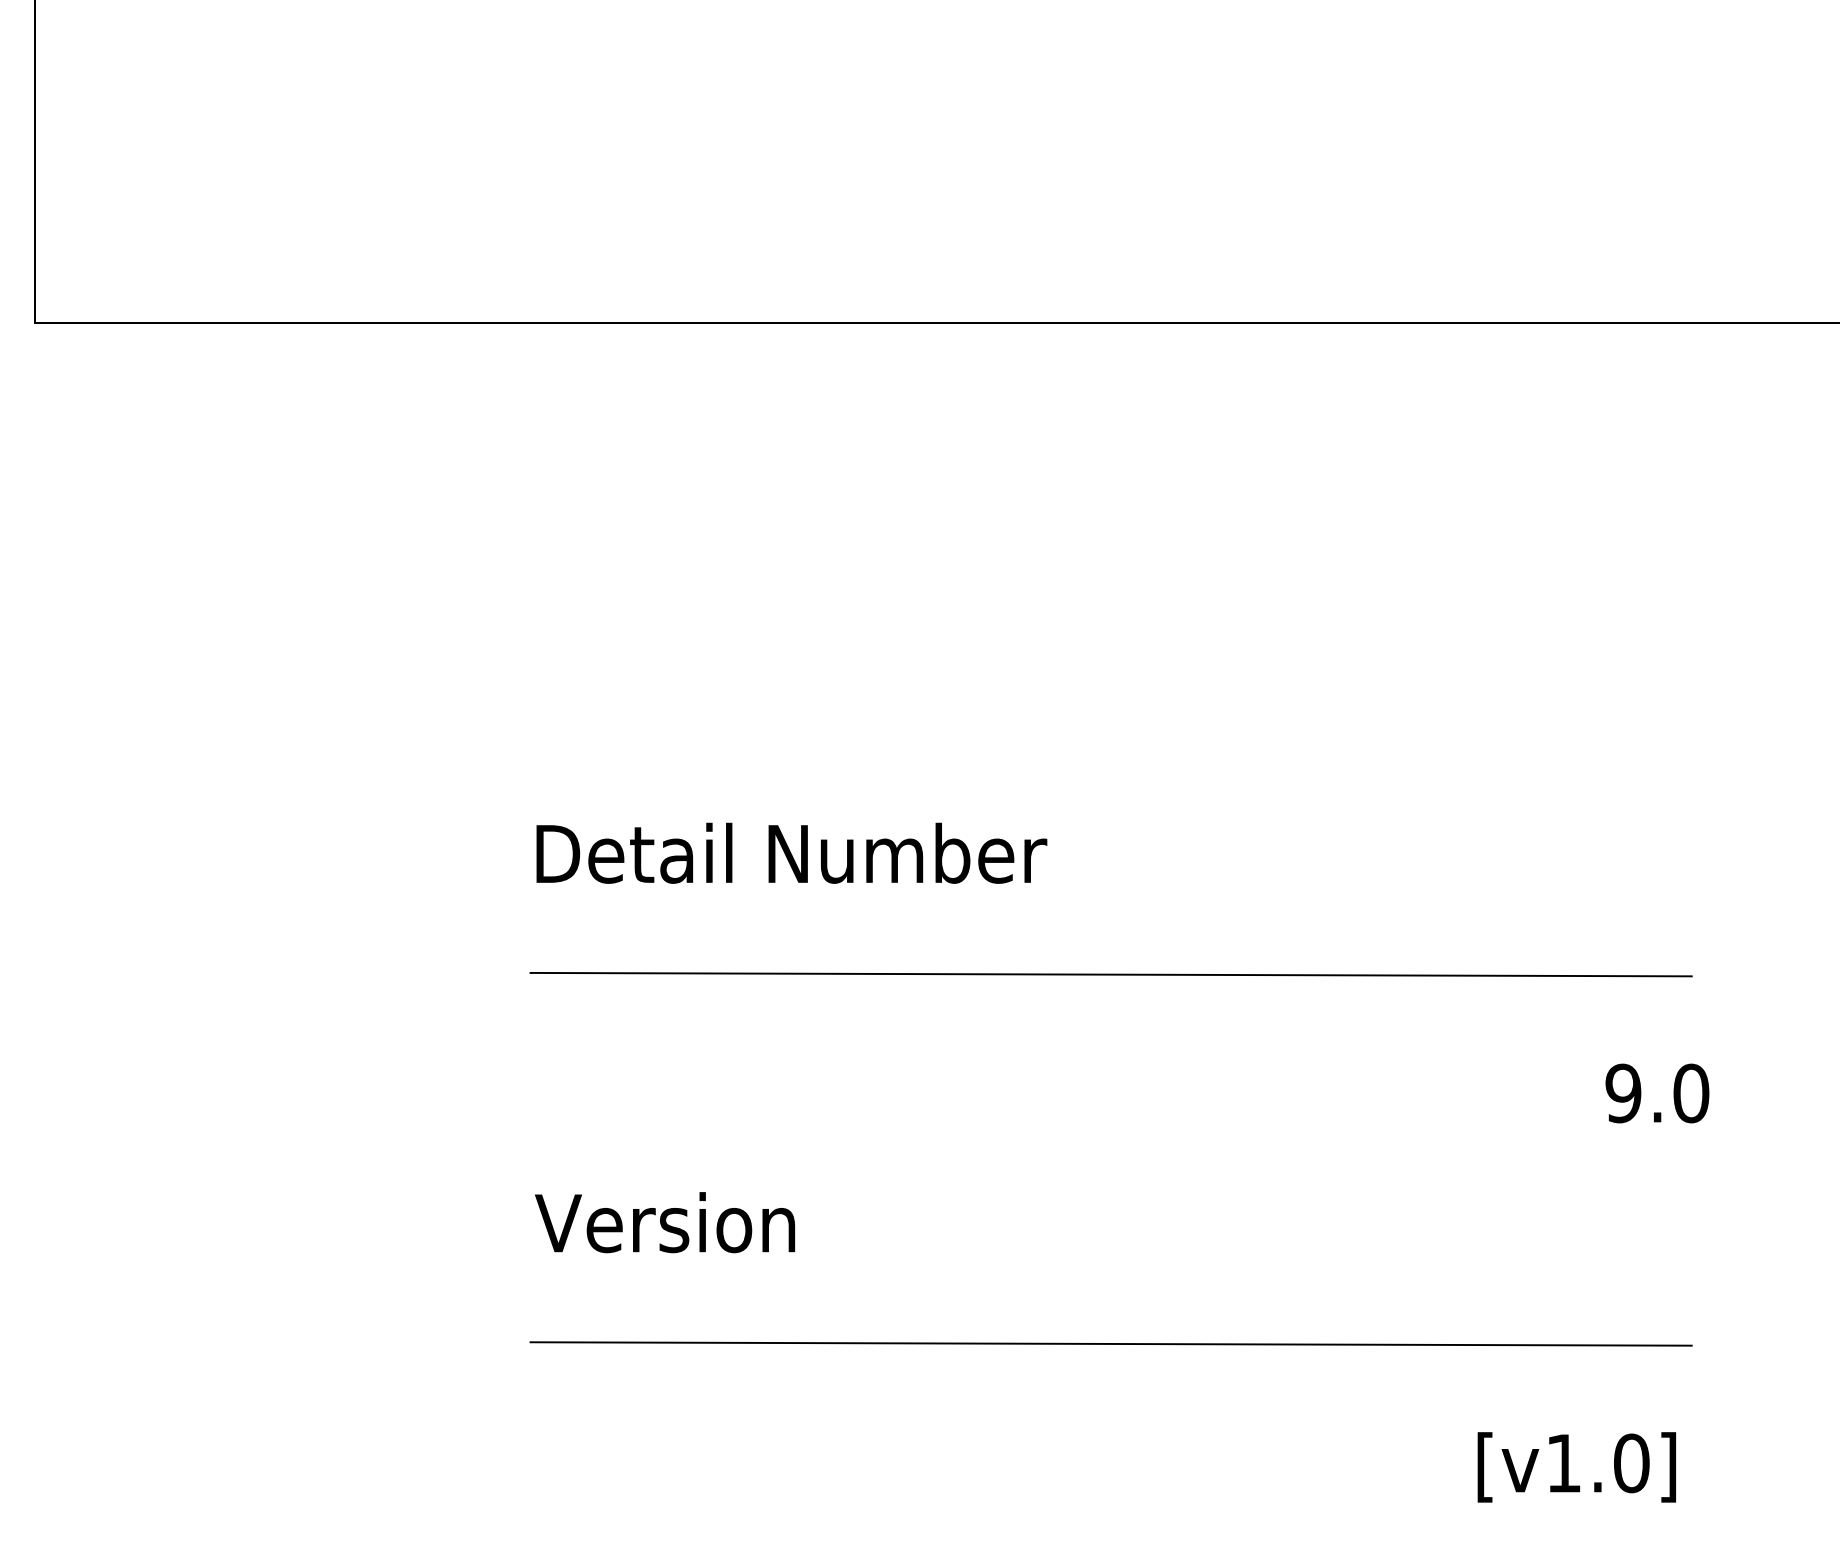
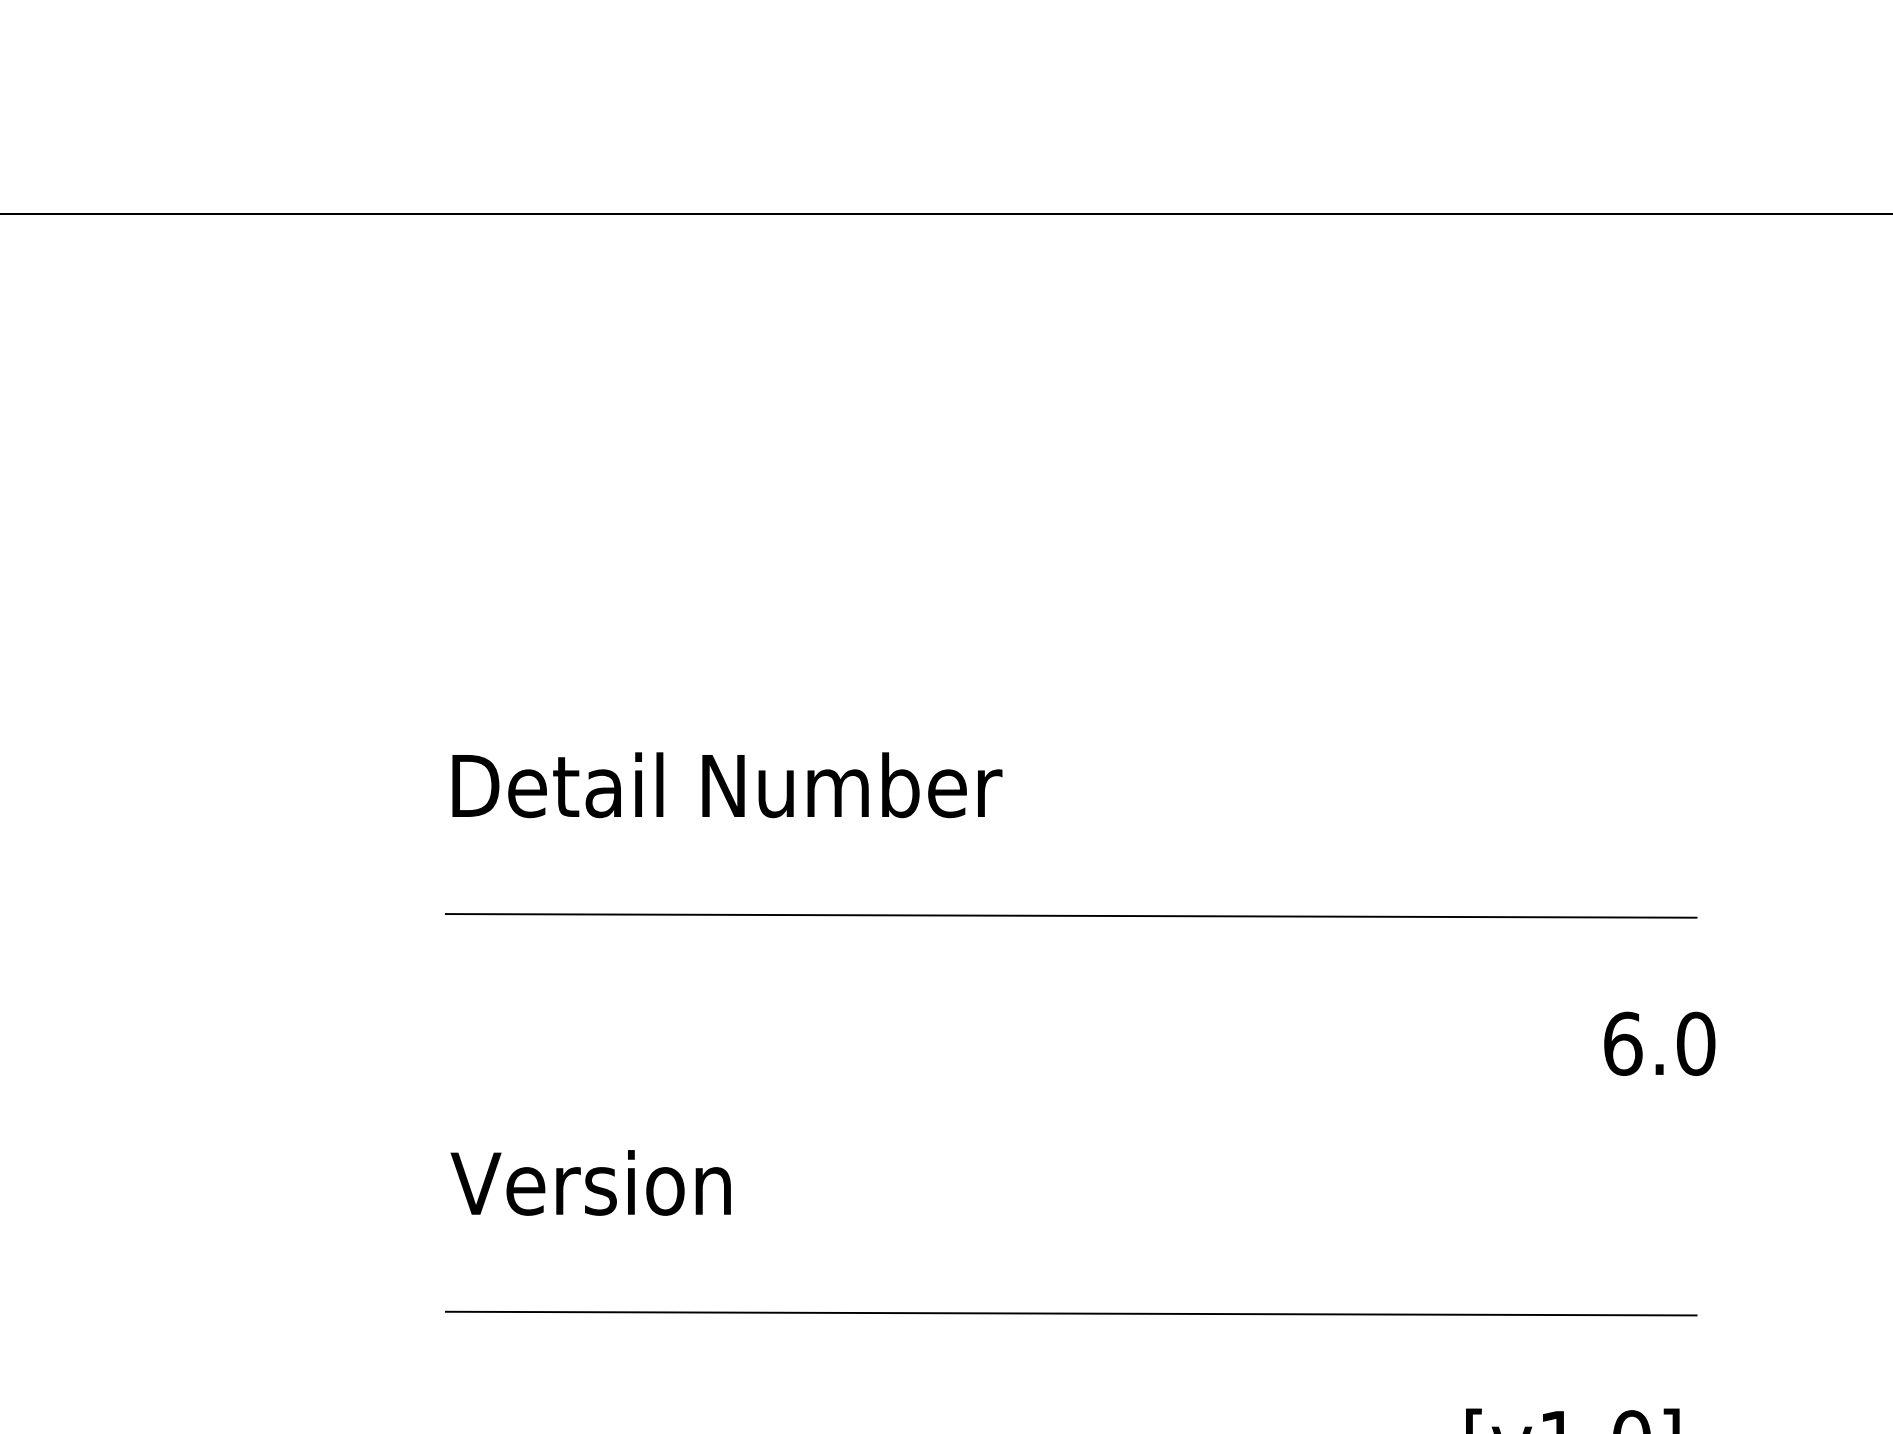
text: (1623, 1093) -> (1622, 1043), 9.0 -> 6.0

